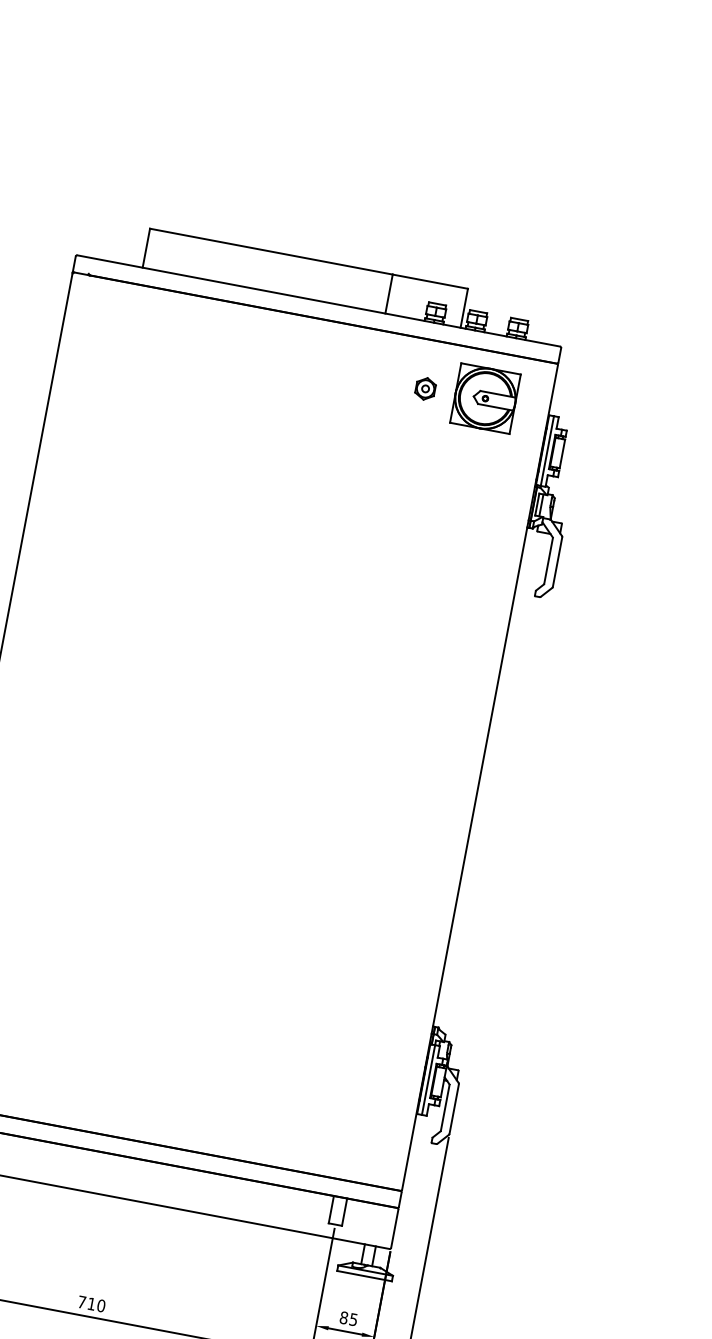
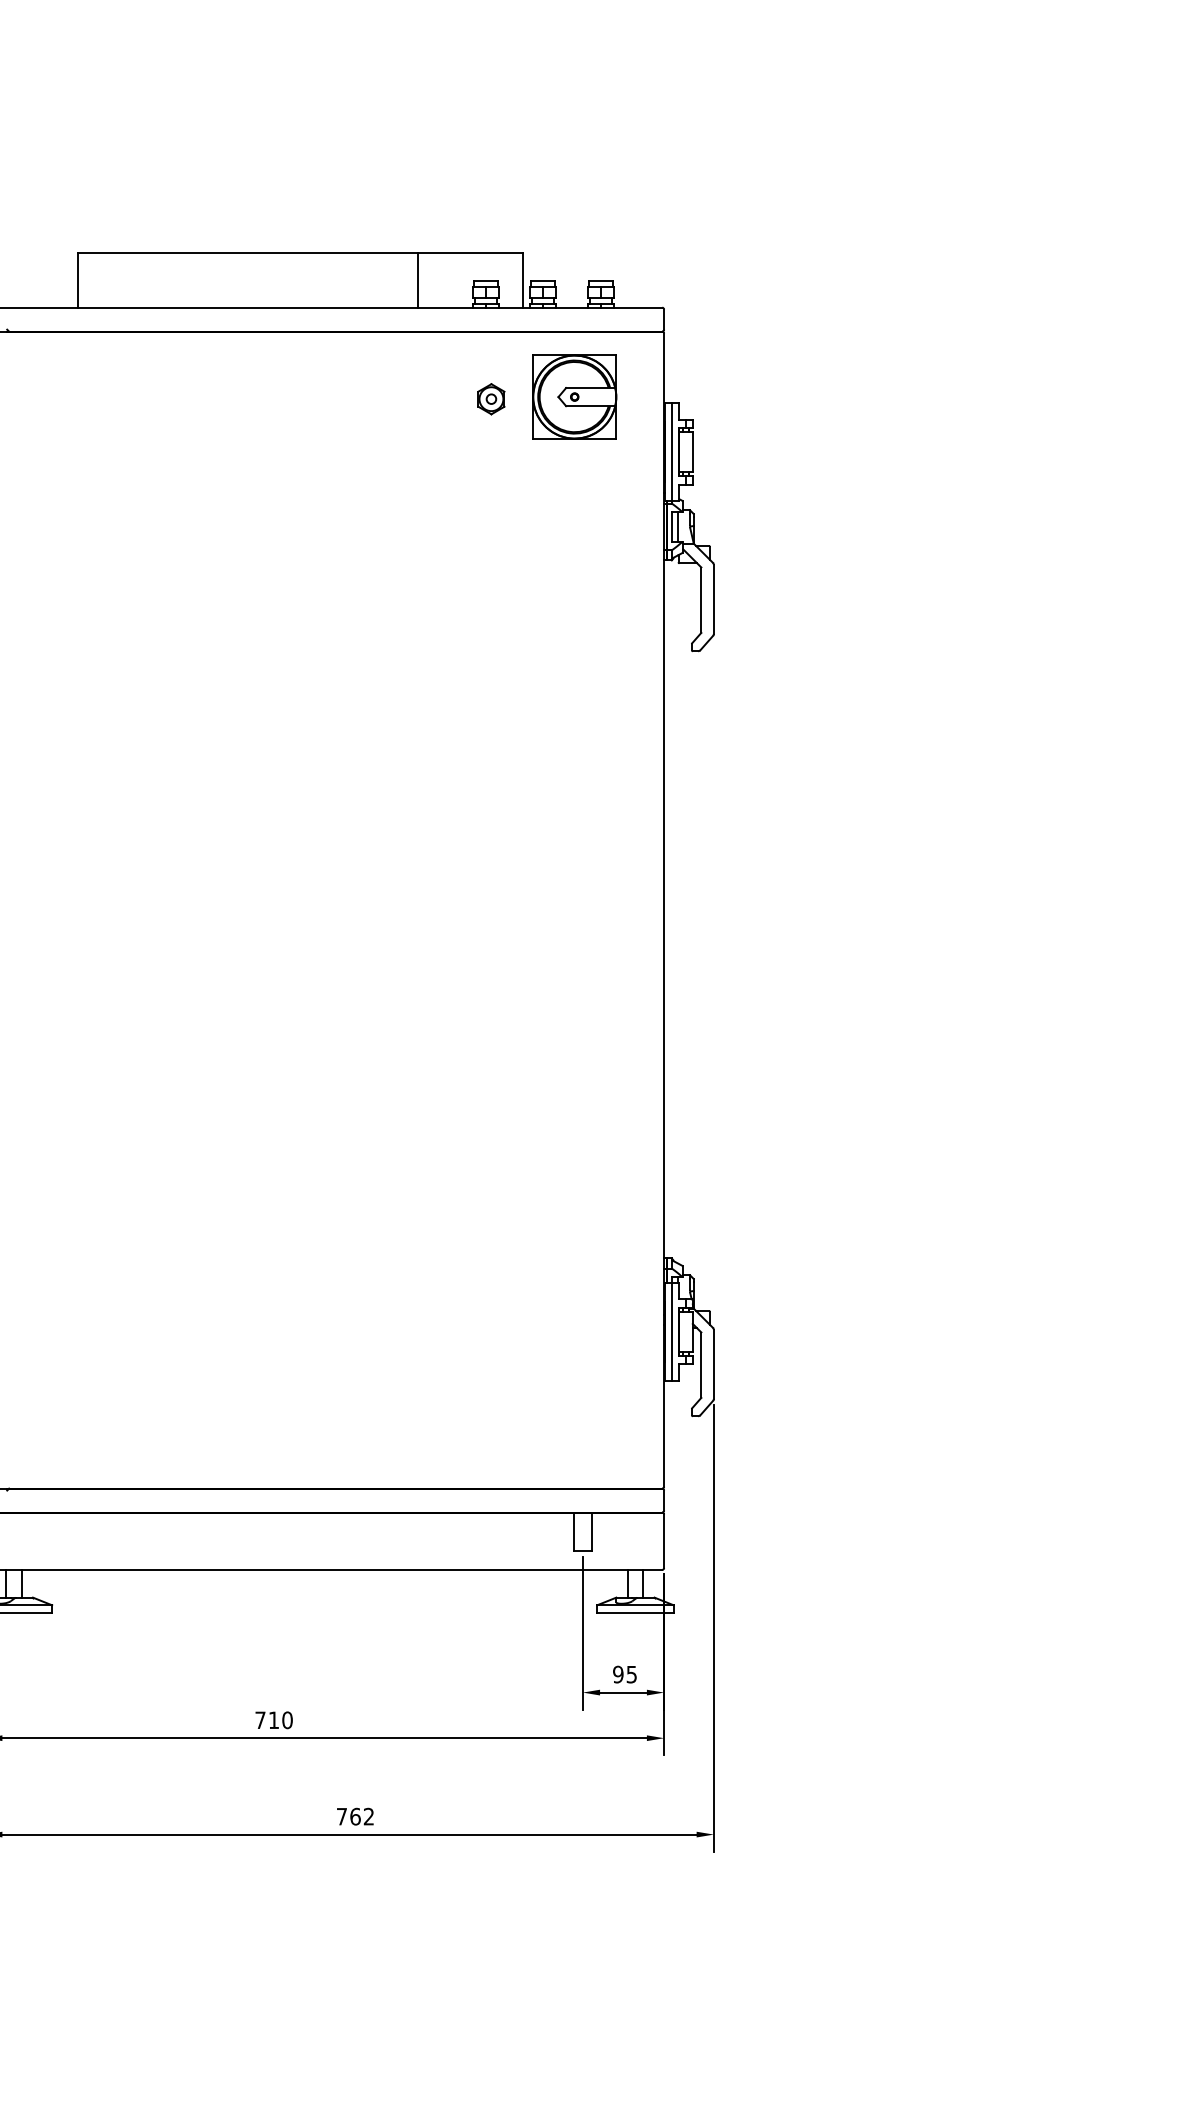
text: (344, 1317) -> (618, 1674), 85 -> 95

